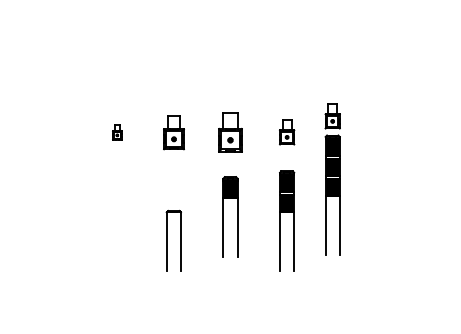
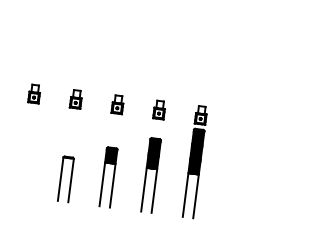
part: (117, 132) -> (34, 94), size x1.67
part: (173, 132) -> (75, 99), size x0.71
part: (230, 132) -> (117, 104), size x0.62
part: (332, 179) -> (195, 161), moved
part: (223, 216) -> (103, 176), moved

